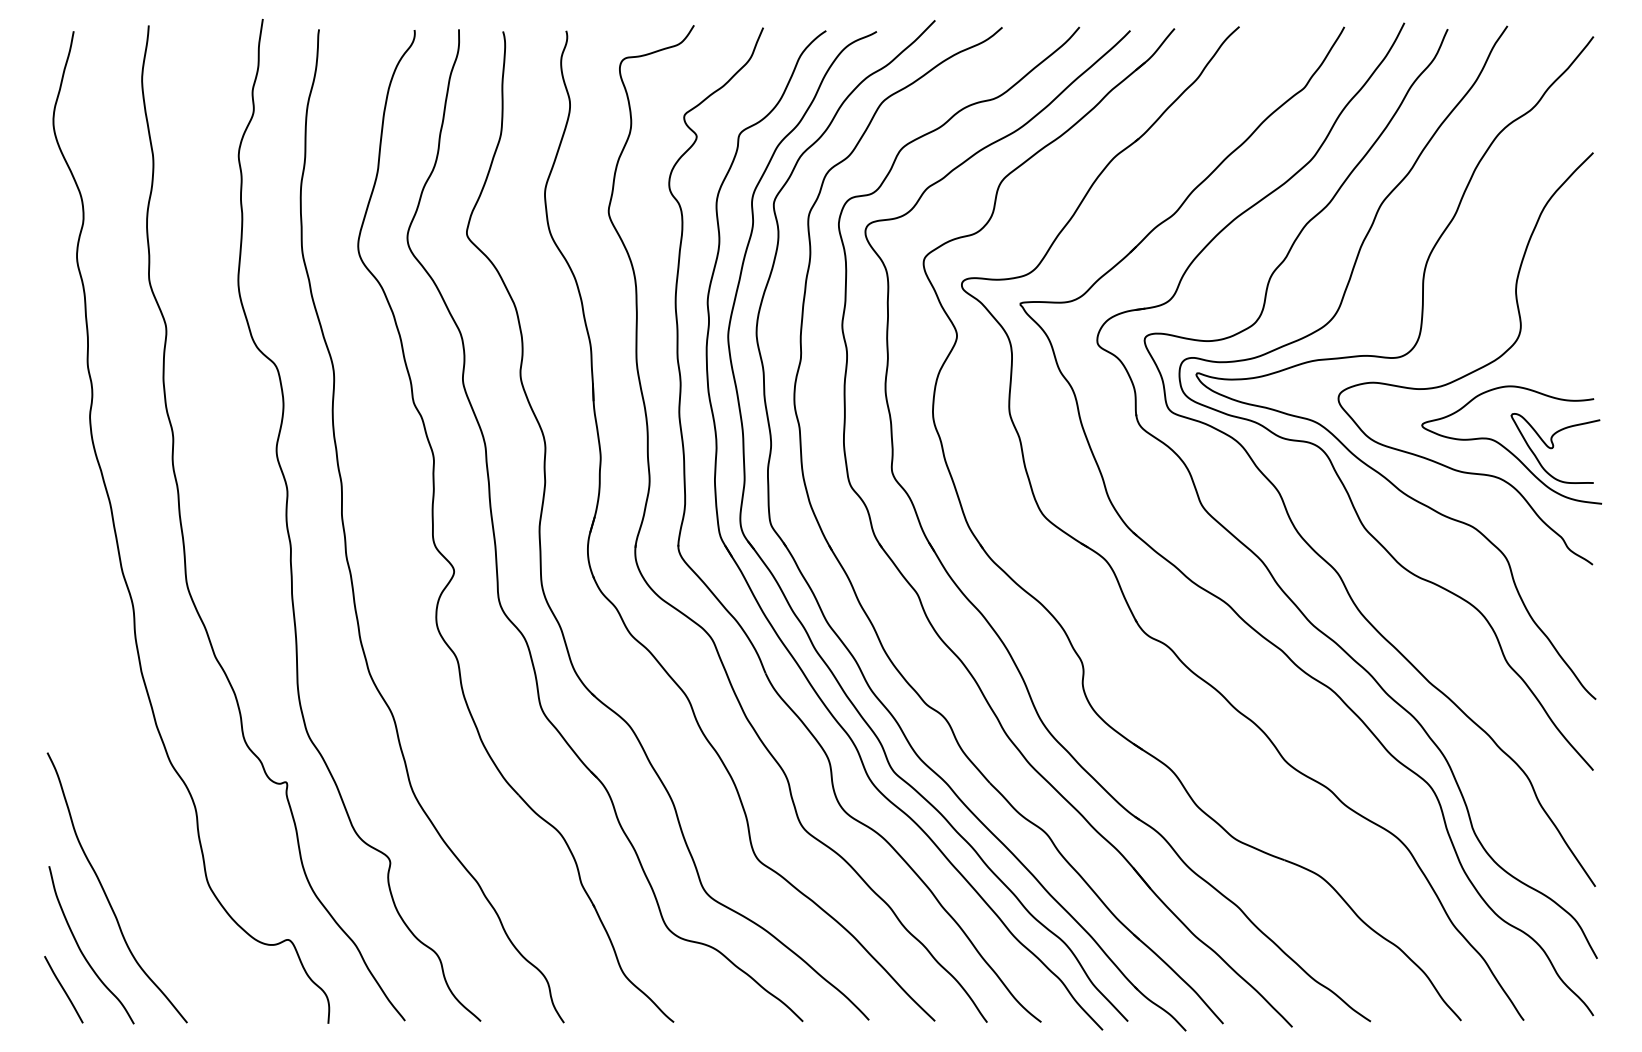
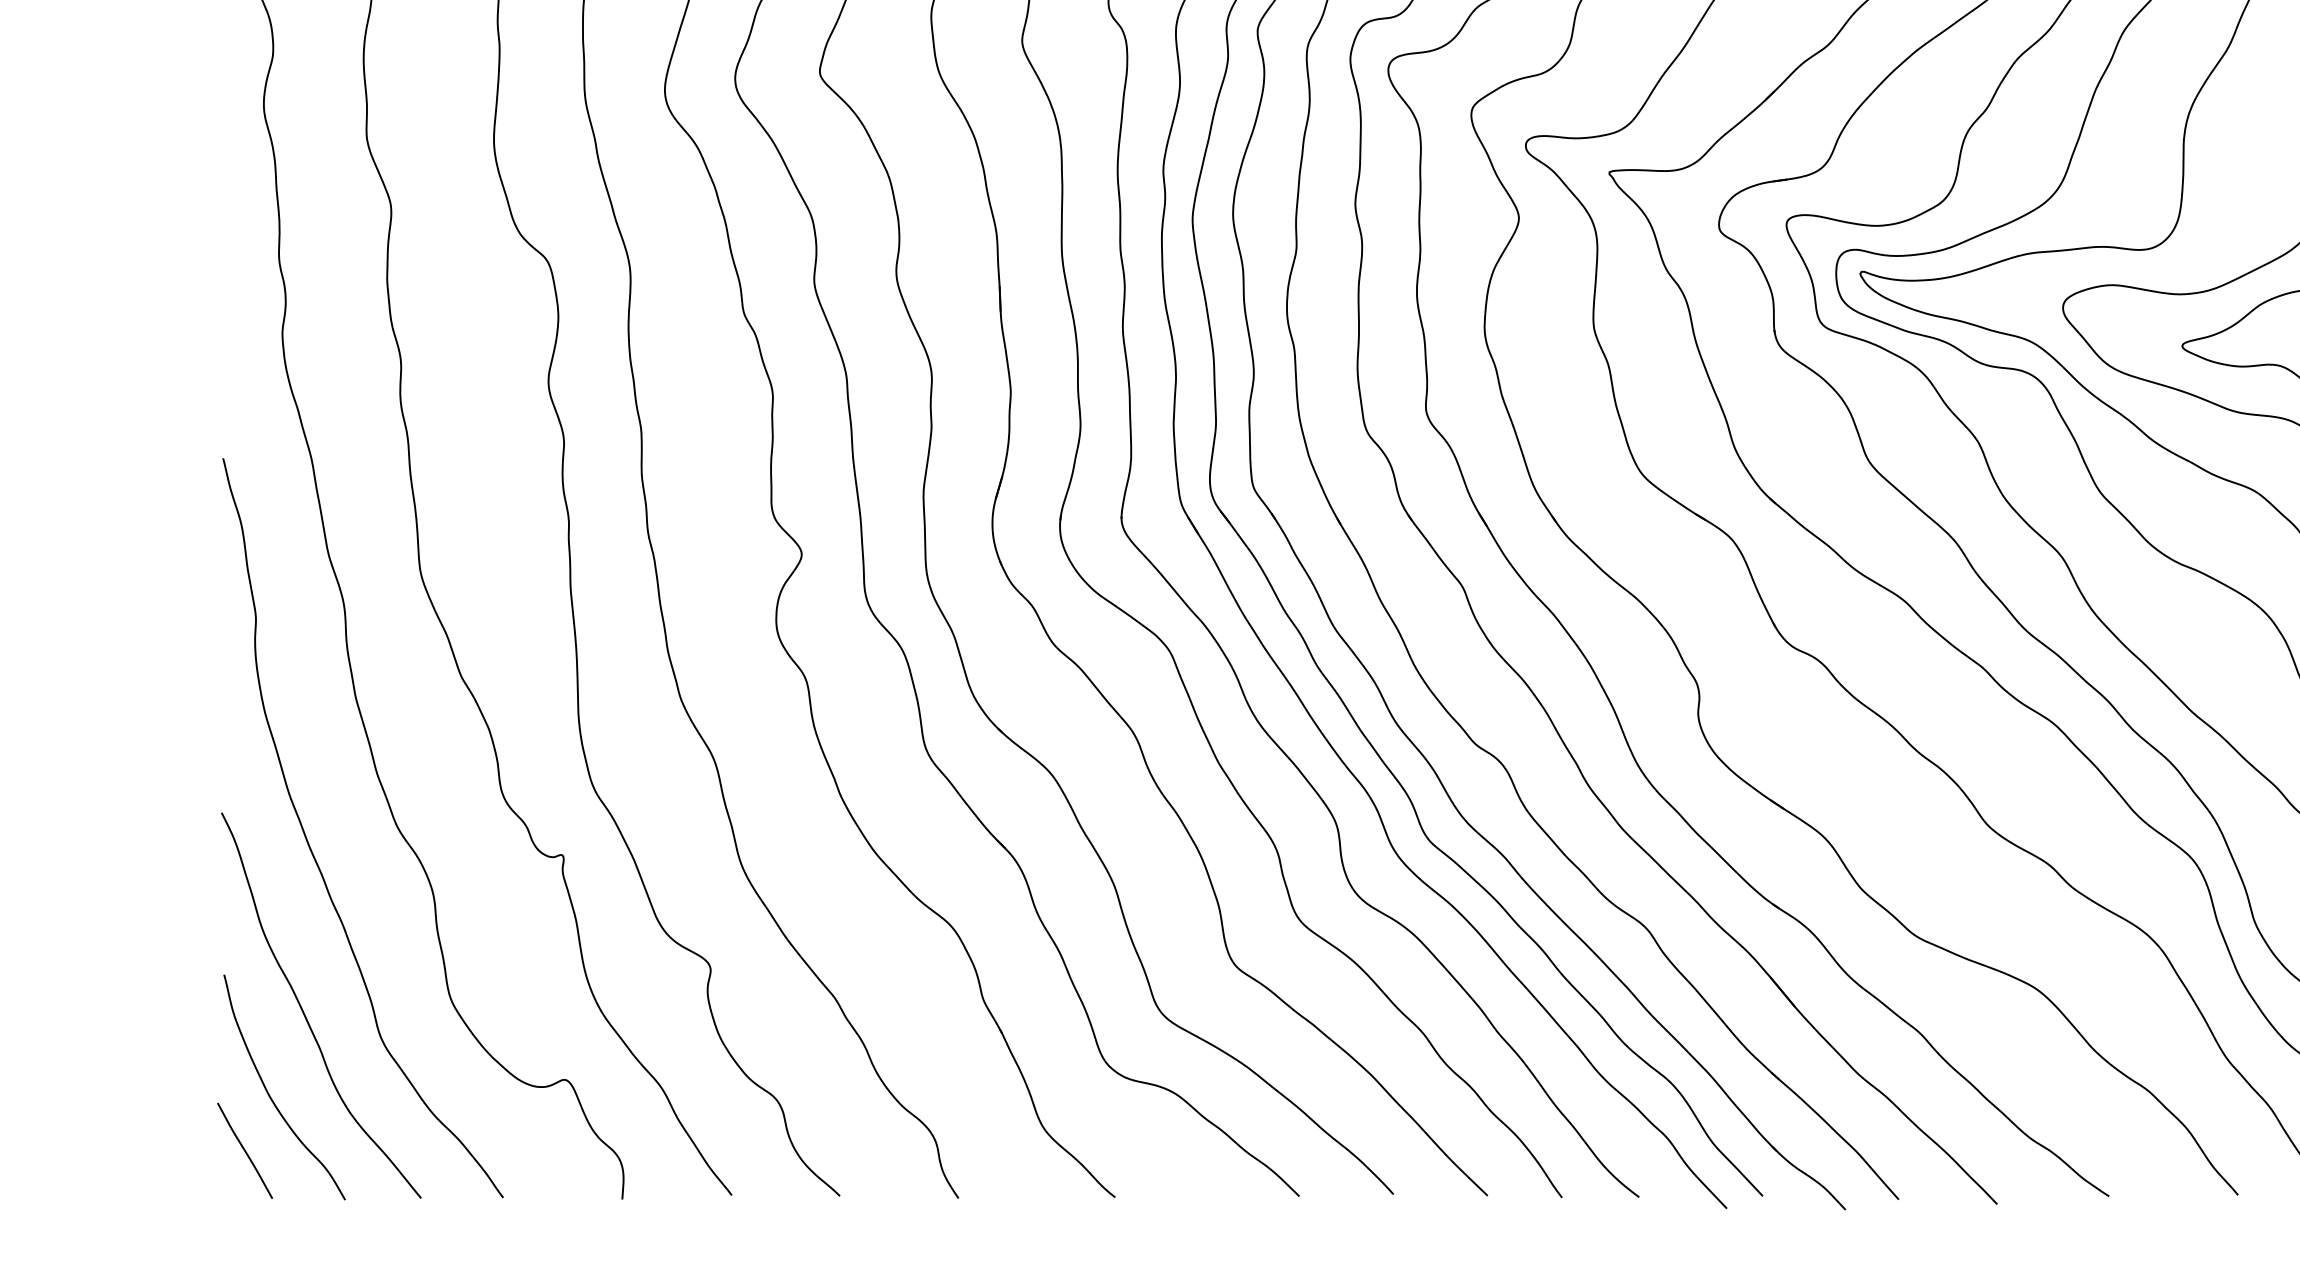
curve: (112, 781) -> (314, 853), added

